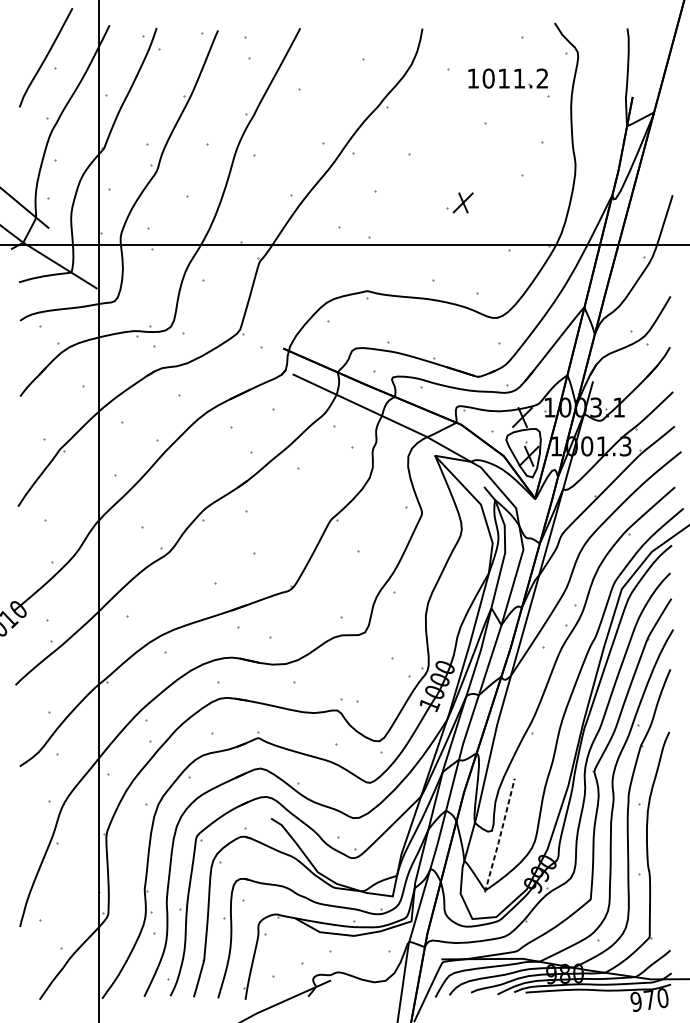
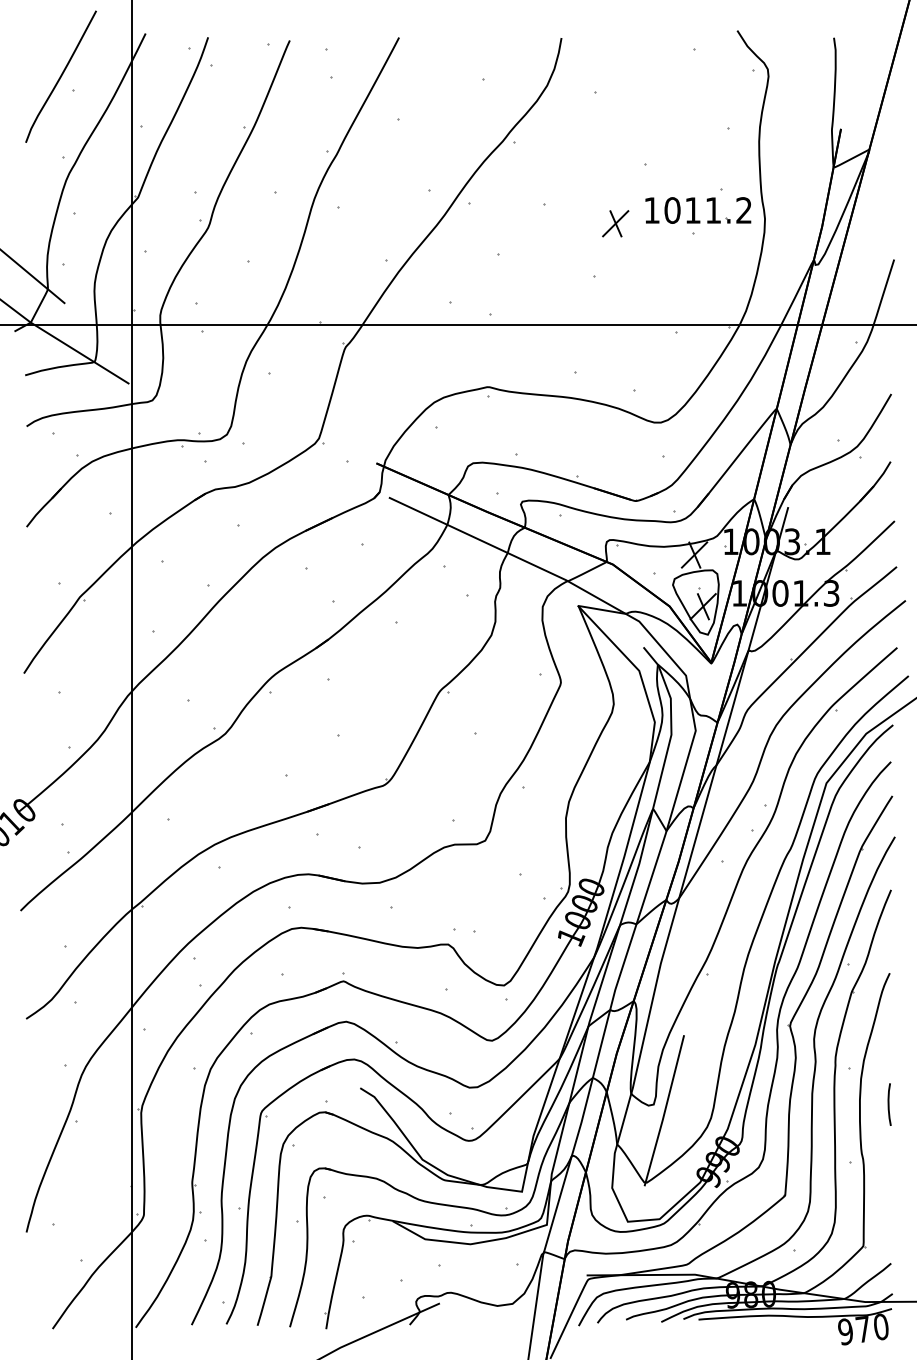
part: (508, 78) -> (698, 210), moved
part: (463, 202) -> (615, 223), moved
curve: (669, 830) -> (889, 1104), added
line: (499, 836) -> (664, 1111), dashed -> solid

